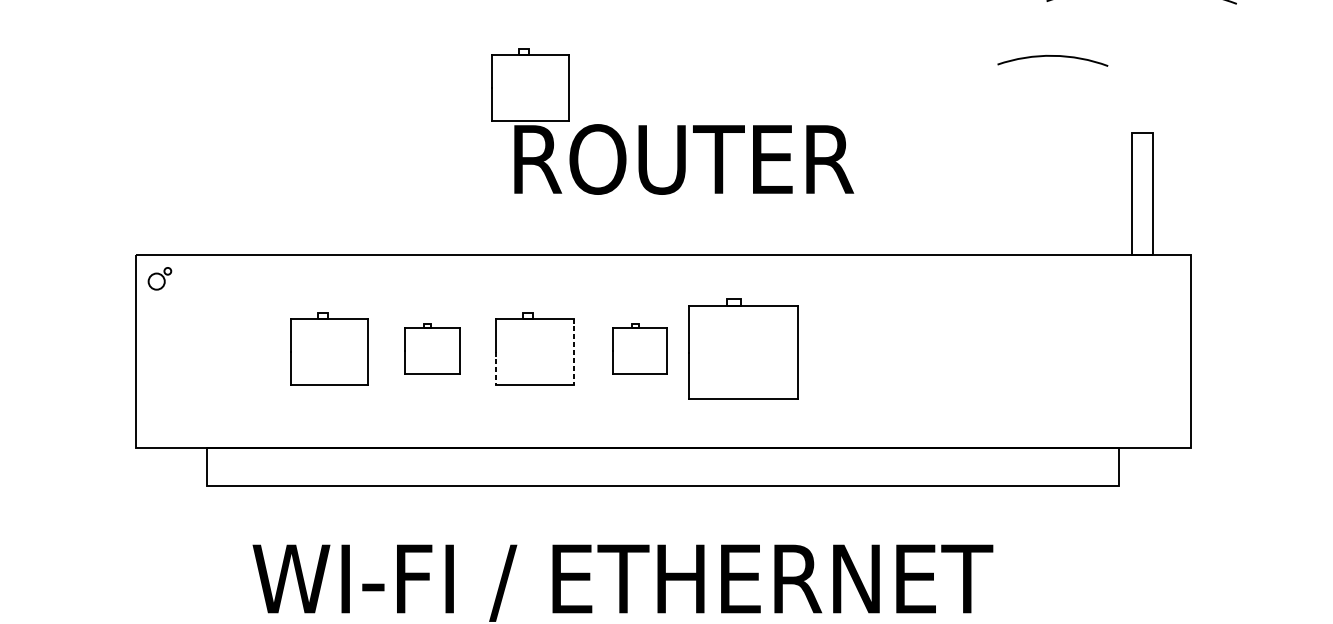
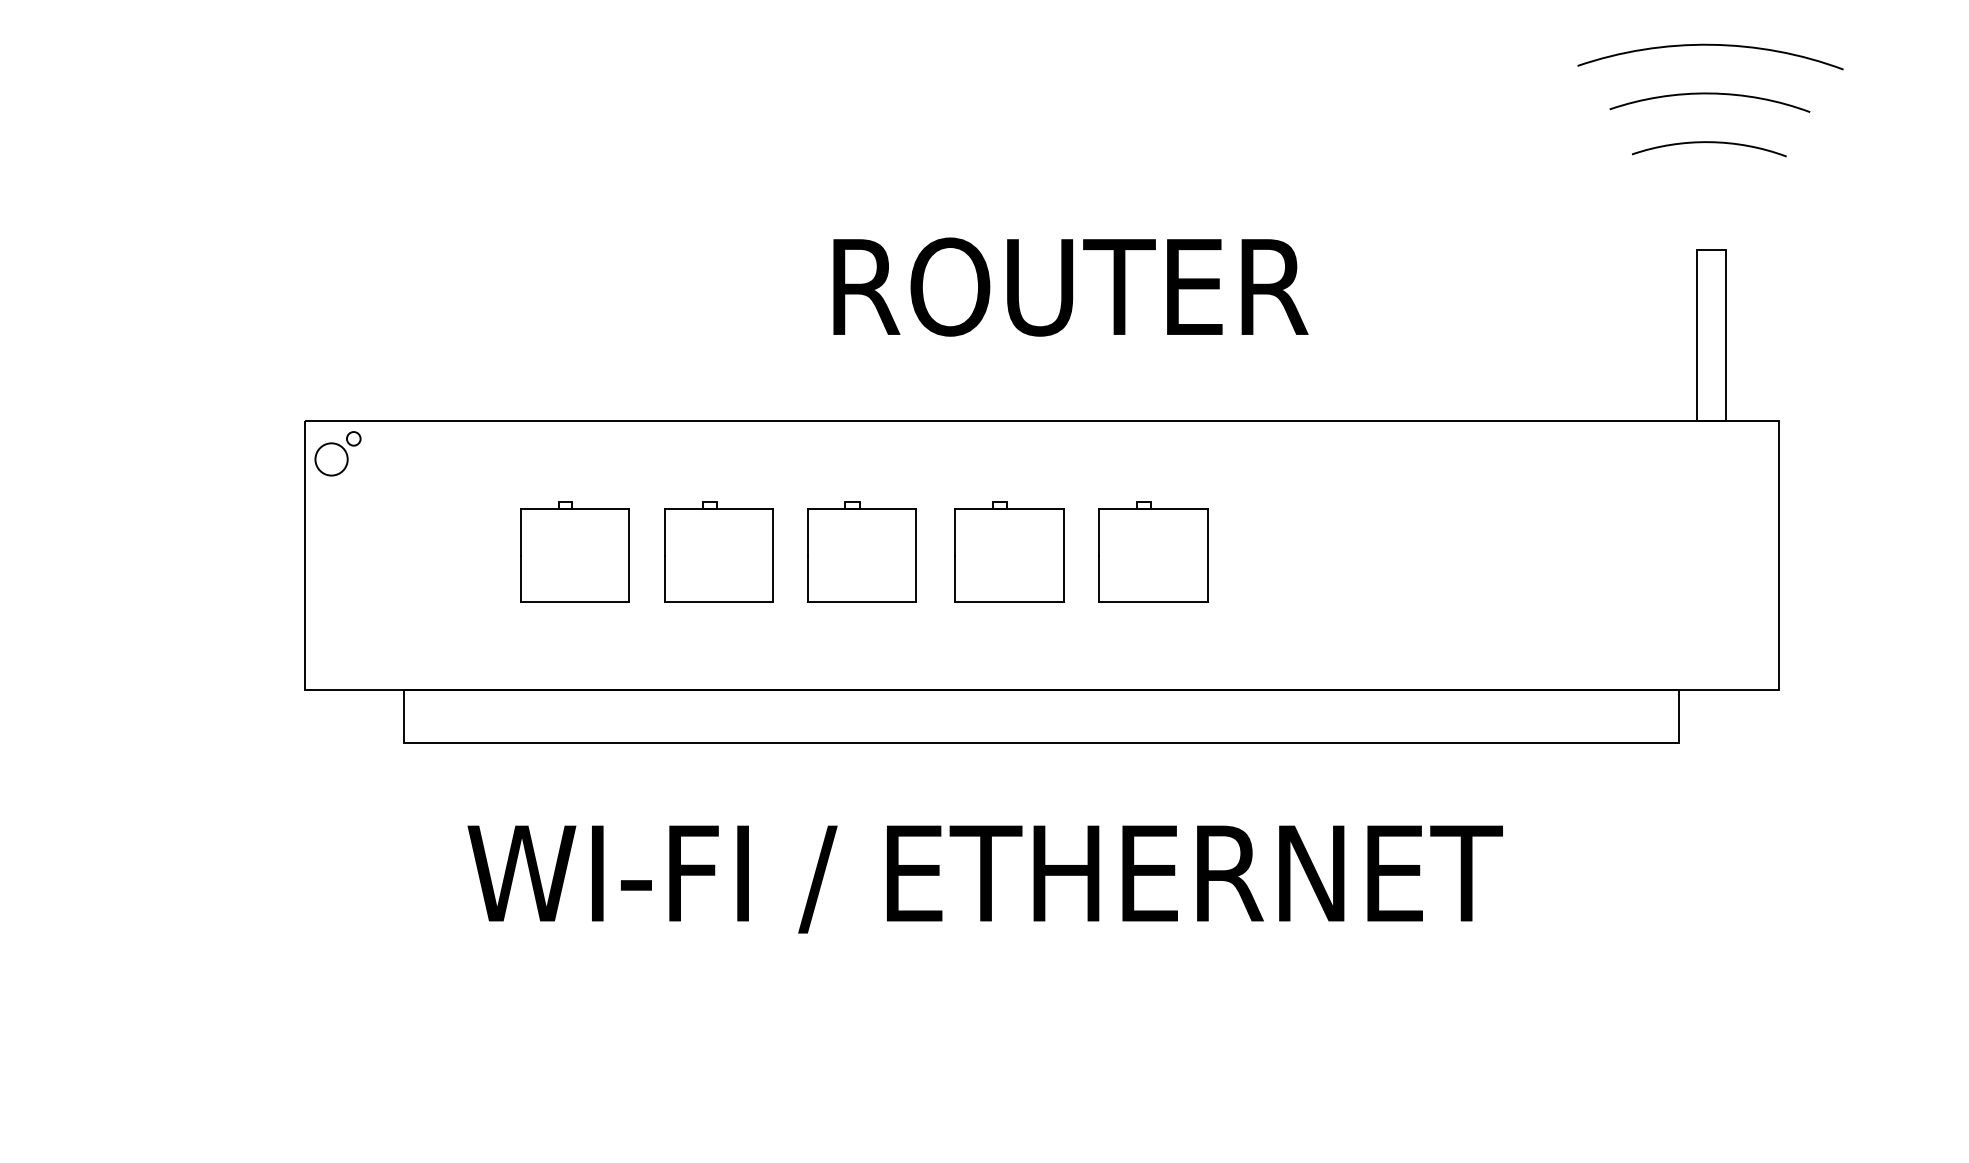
arc: (1140, 21) -> (1709, 94), added
arc: (1052, 56) -> (1709, 143), moved
part: (530, 84) -> (855, 182), removed
part: (159, 278) -> (337, 453), size x1.43
part: (432, 348) -> (718, 551), size x1.43
part: (640, 348) -> (1009, 551), size x1.43
part: (743, 348) -> (1153, 551), size x0.71
line: (573, 352) -> (916, 556), dashed -> solid
line: (495, 368) -> (807, 579), dashed -> solid

